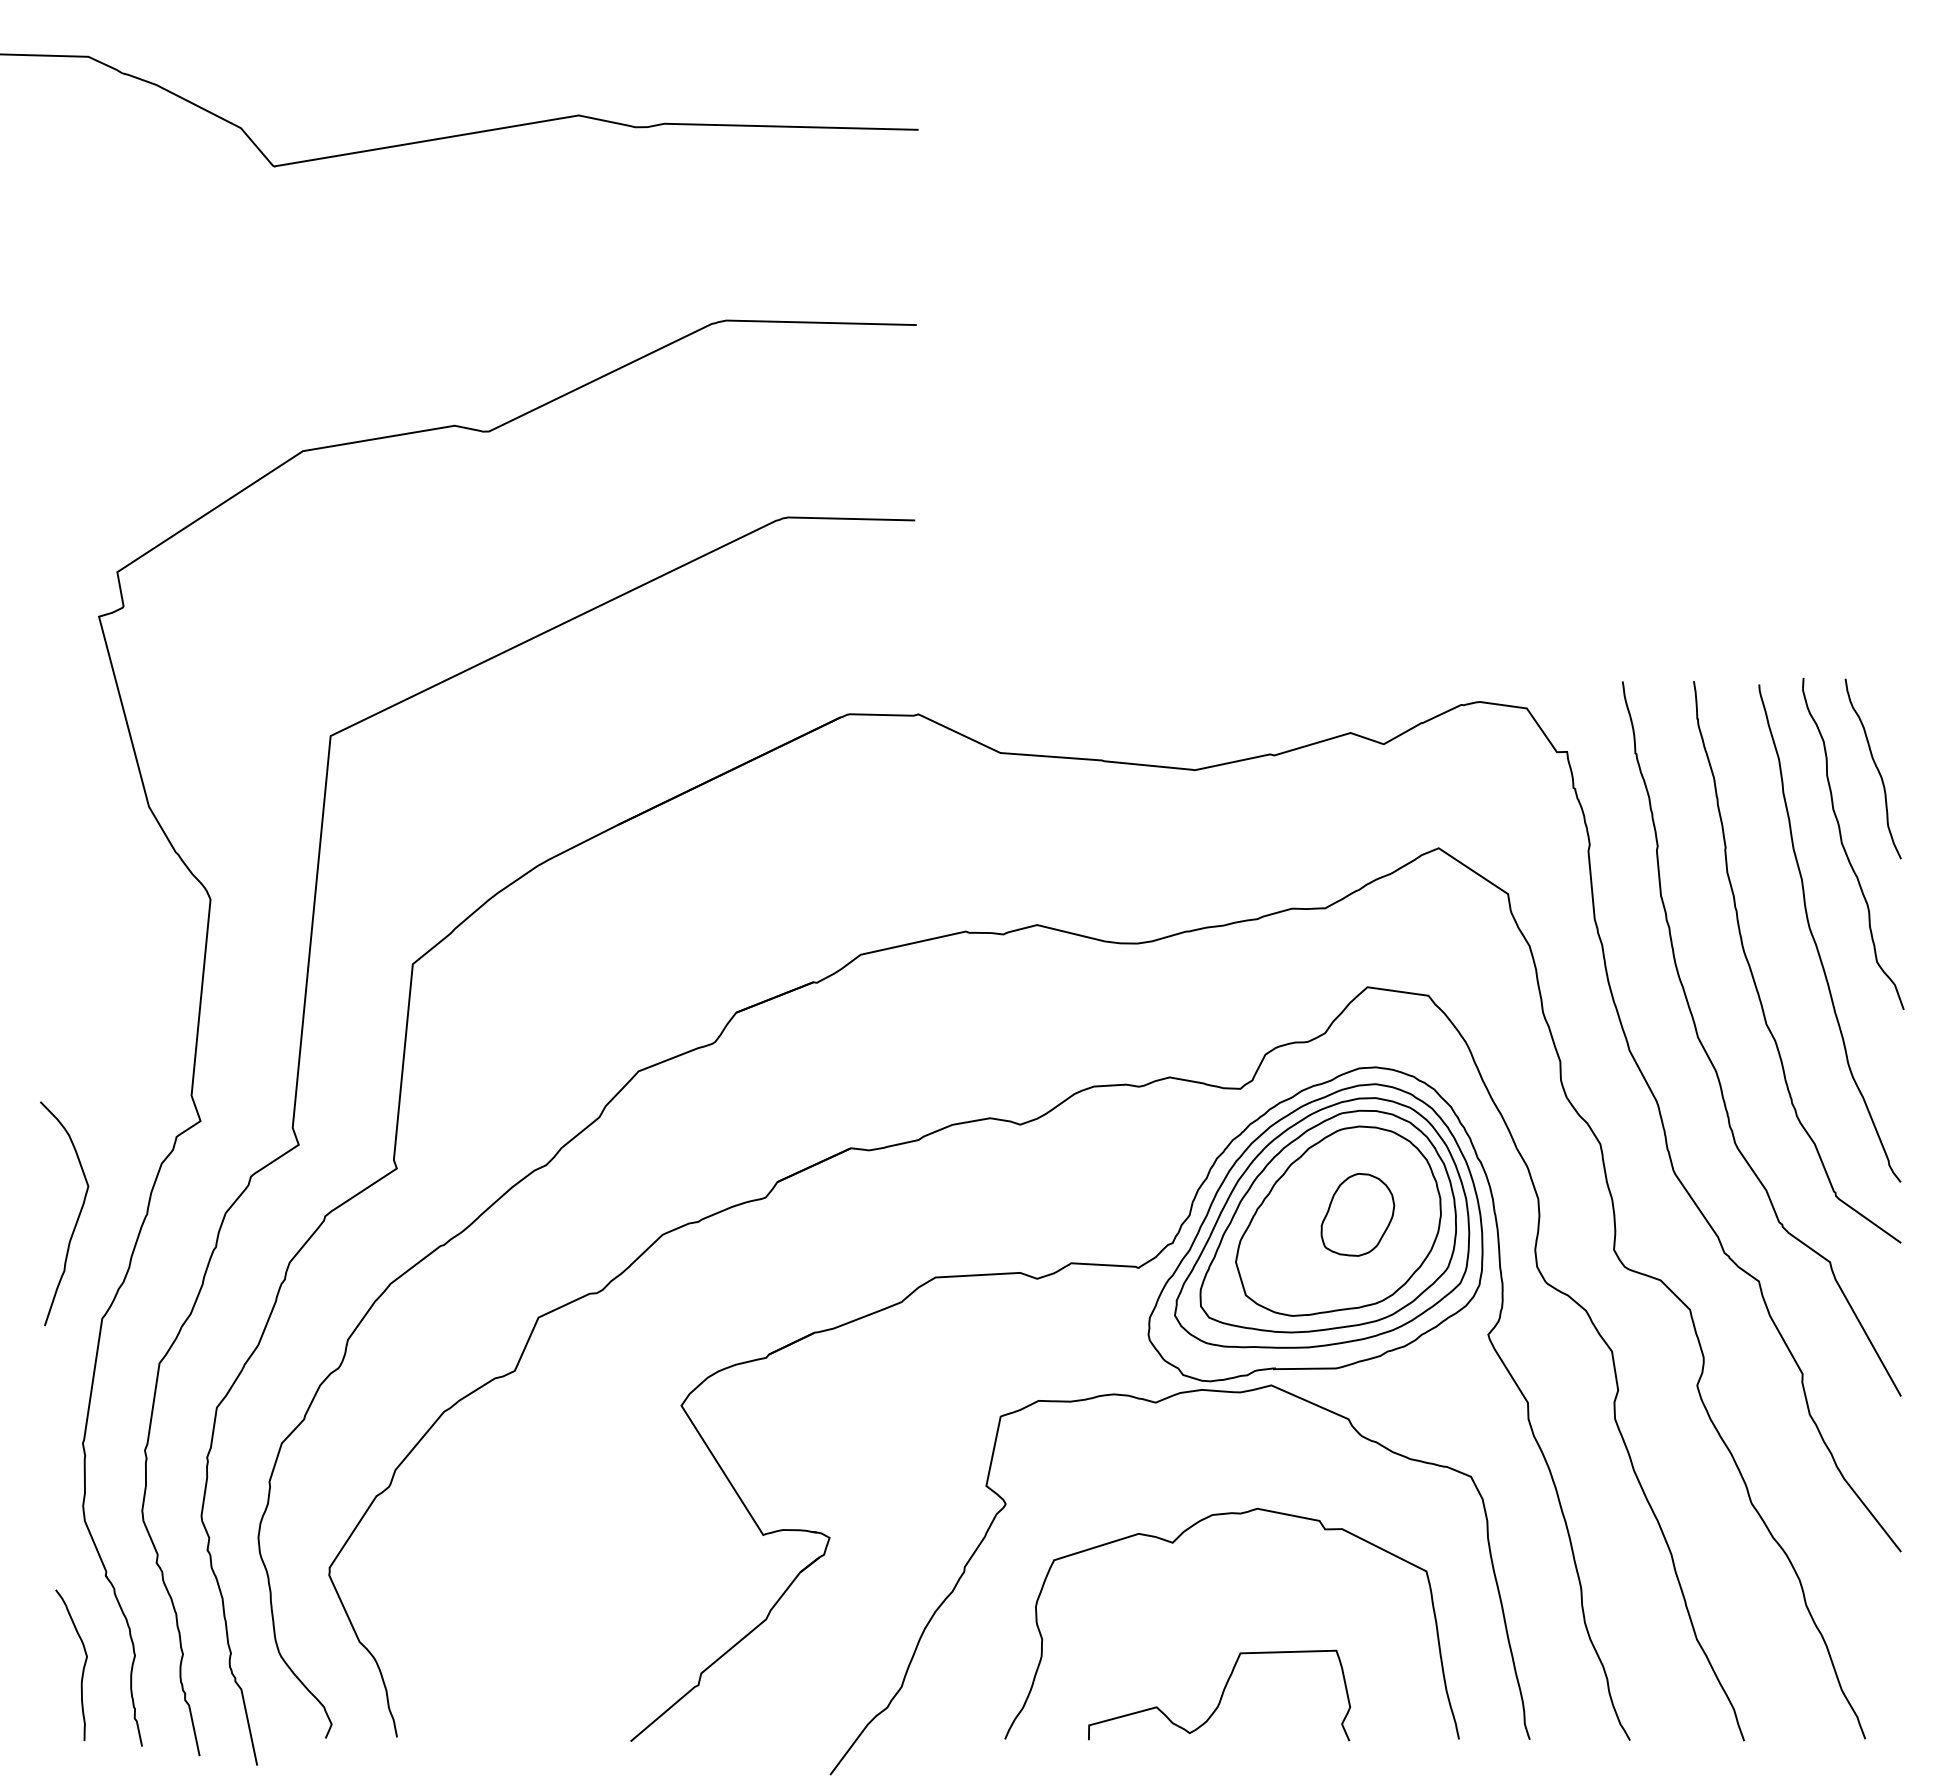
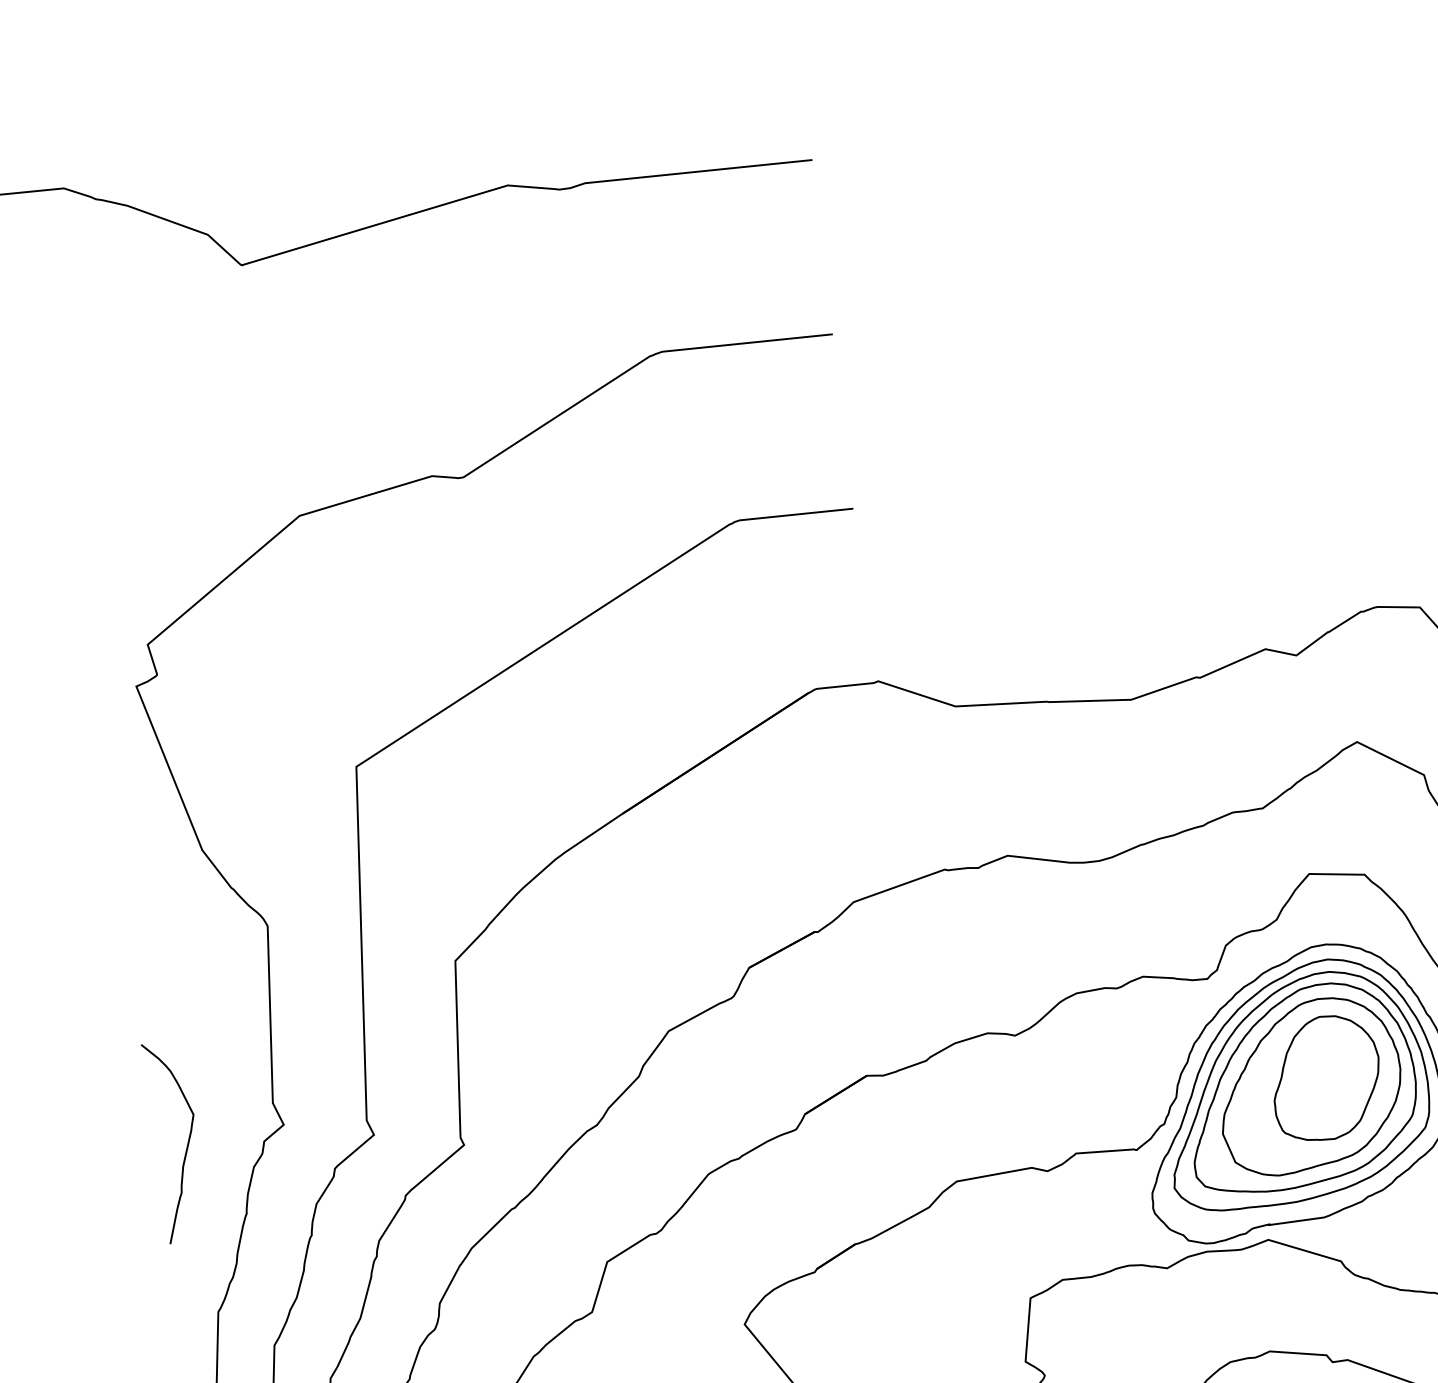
part: (1357, 1214) -> (1325, 1077), size x1.67
curve: (77, 1217) -> (187, 1143), moved

